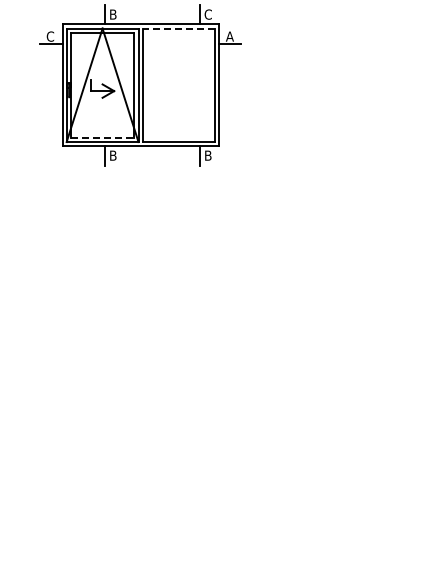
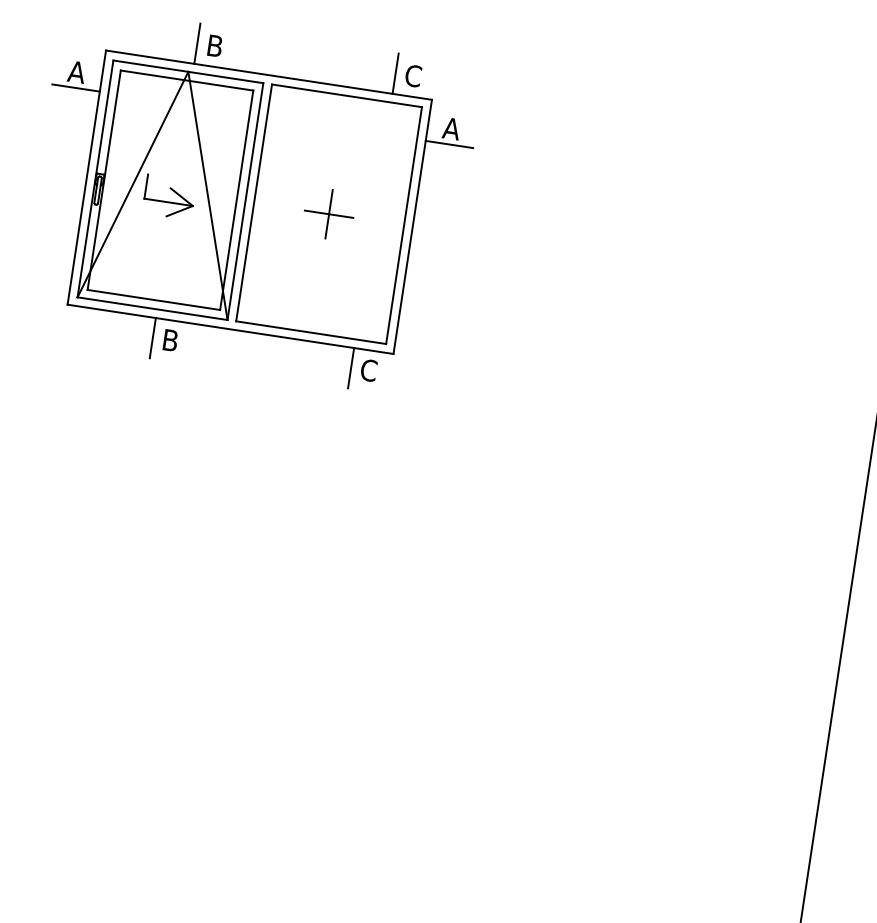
line: (178, 28) -> (346, 95), dashed -> solid
text: (50, 36) -> (77, 71), C -> A
part: (178, 85) -> (328, 214), added
line: (102, 137) -> (153, 299), dashed -> solid
text: (207, 155) -> (367, 369), B -> C

